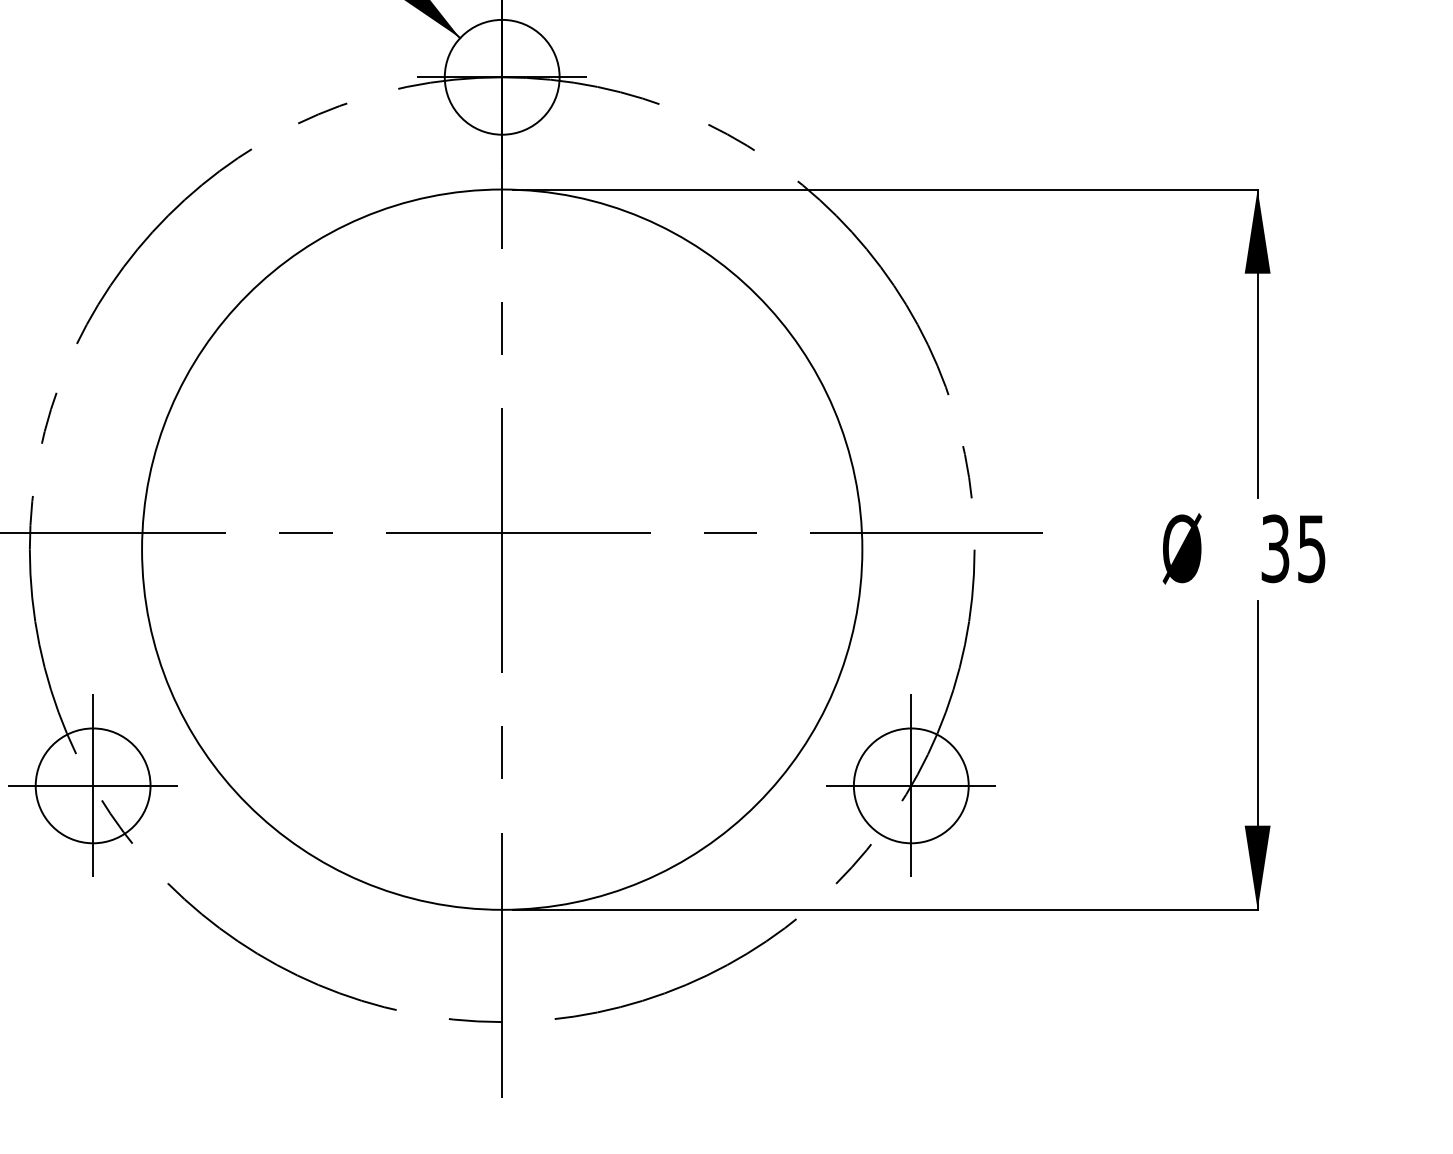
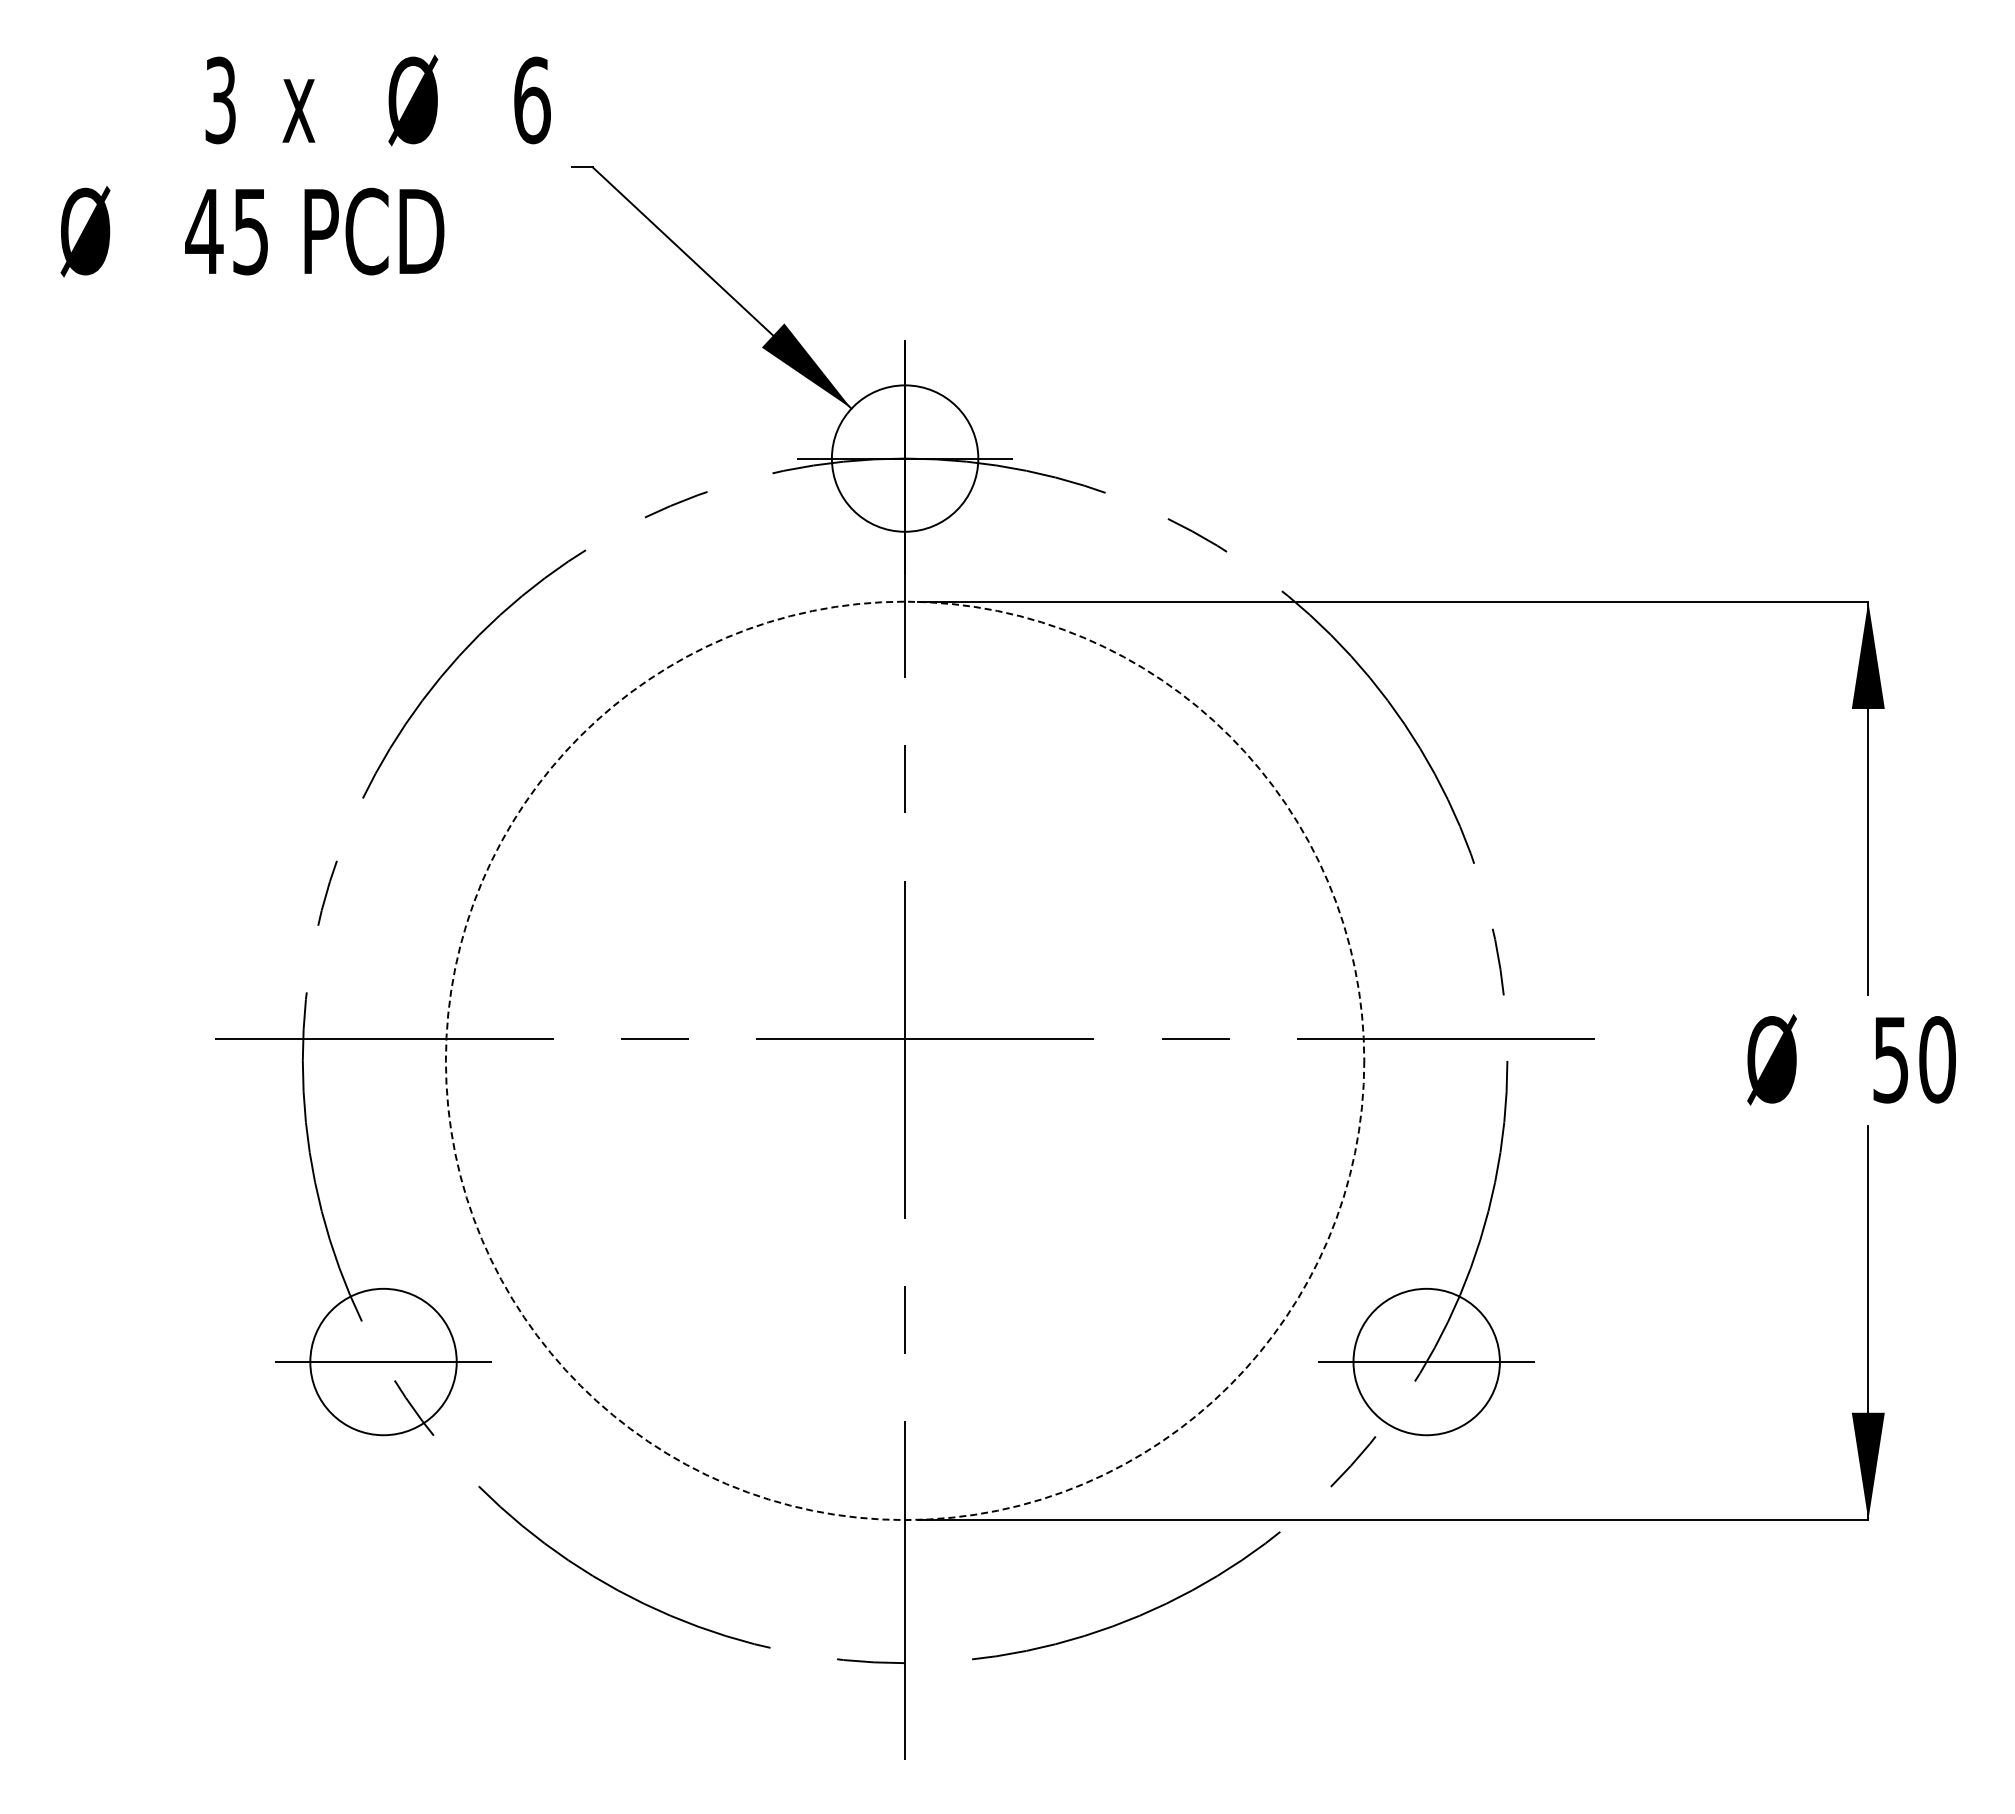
text: (1293, 548) -> (1914, 1059), 35 -> 50
circle: (501, 549) -> (904, 1060), solid -> dashed
line: (93, 785) -> (383, 1361), removed
line: (911, 785) -> (1426, 1361), removed

